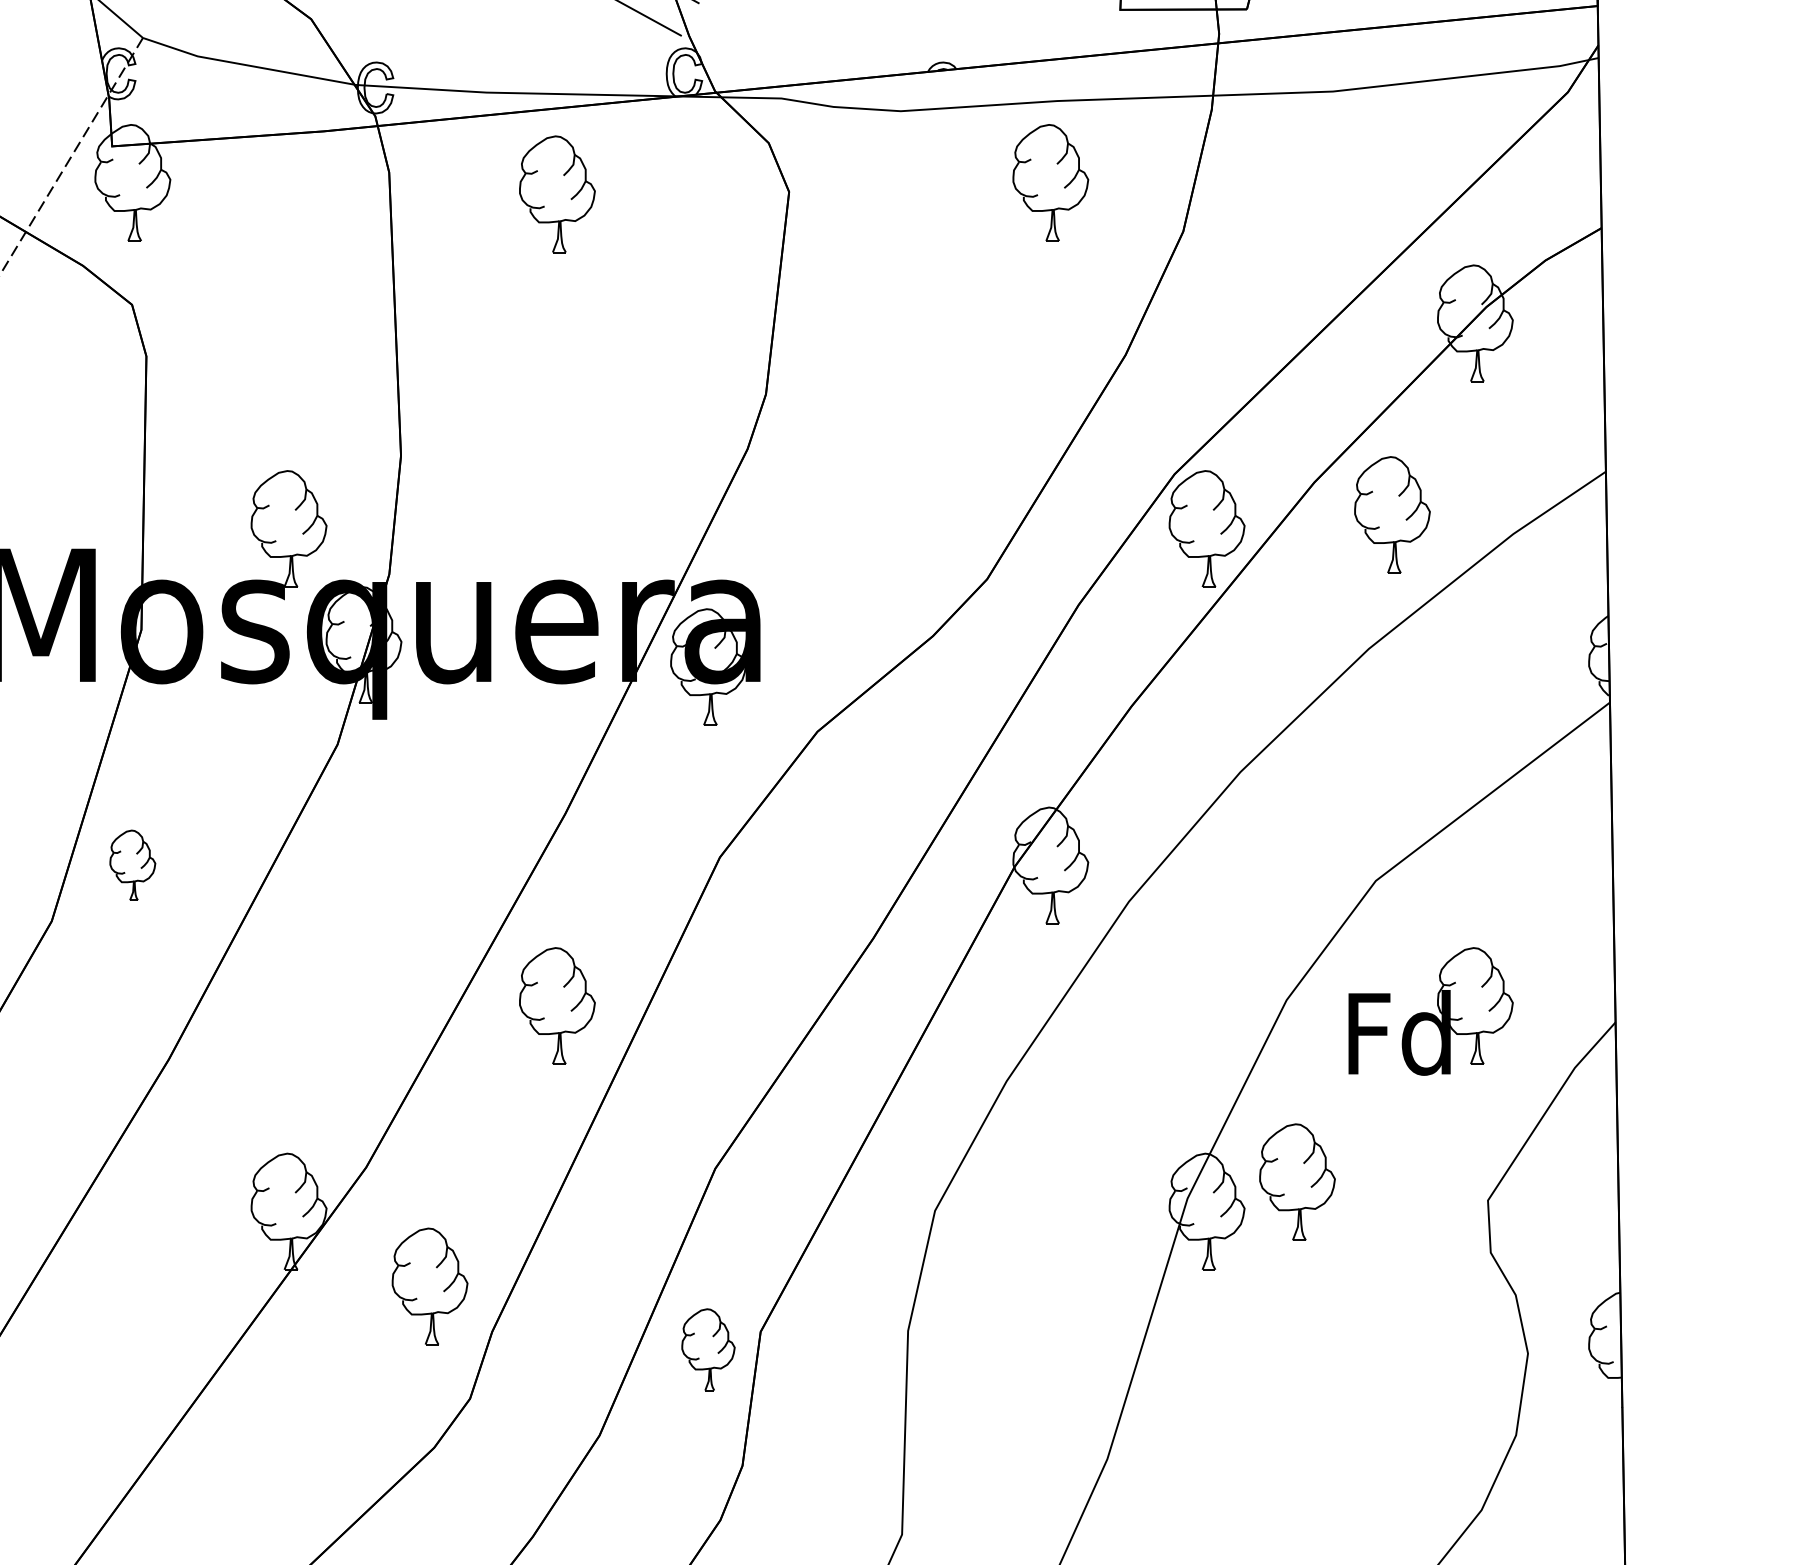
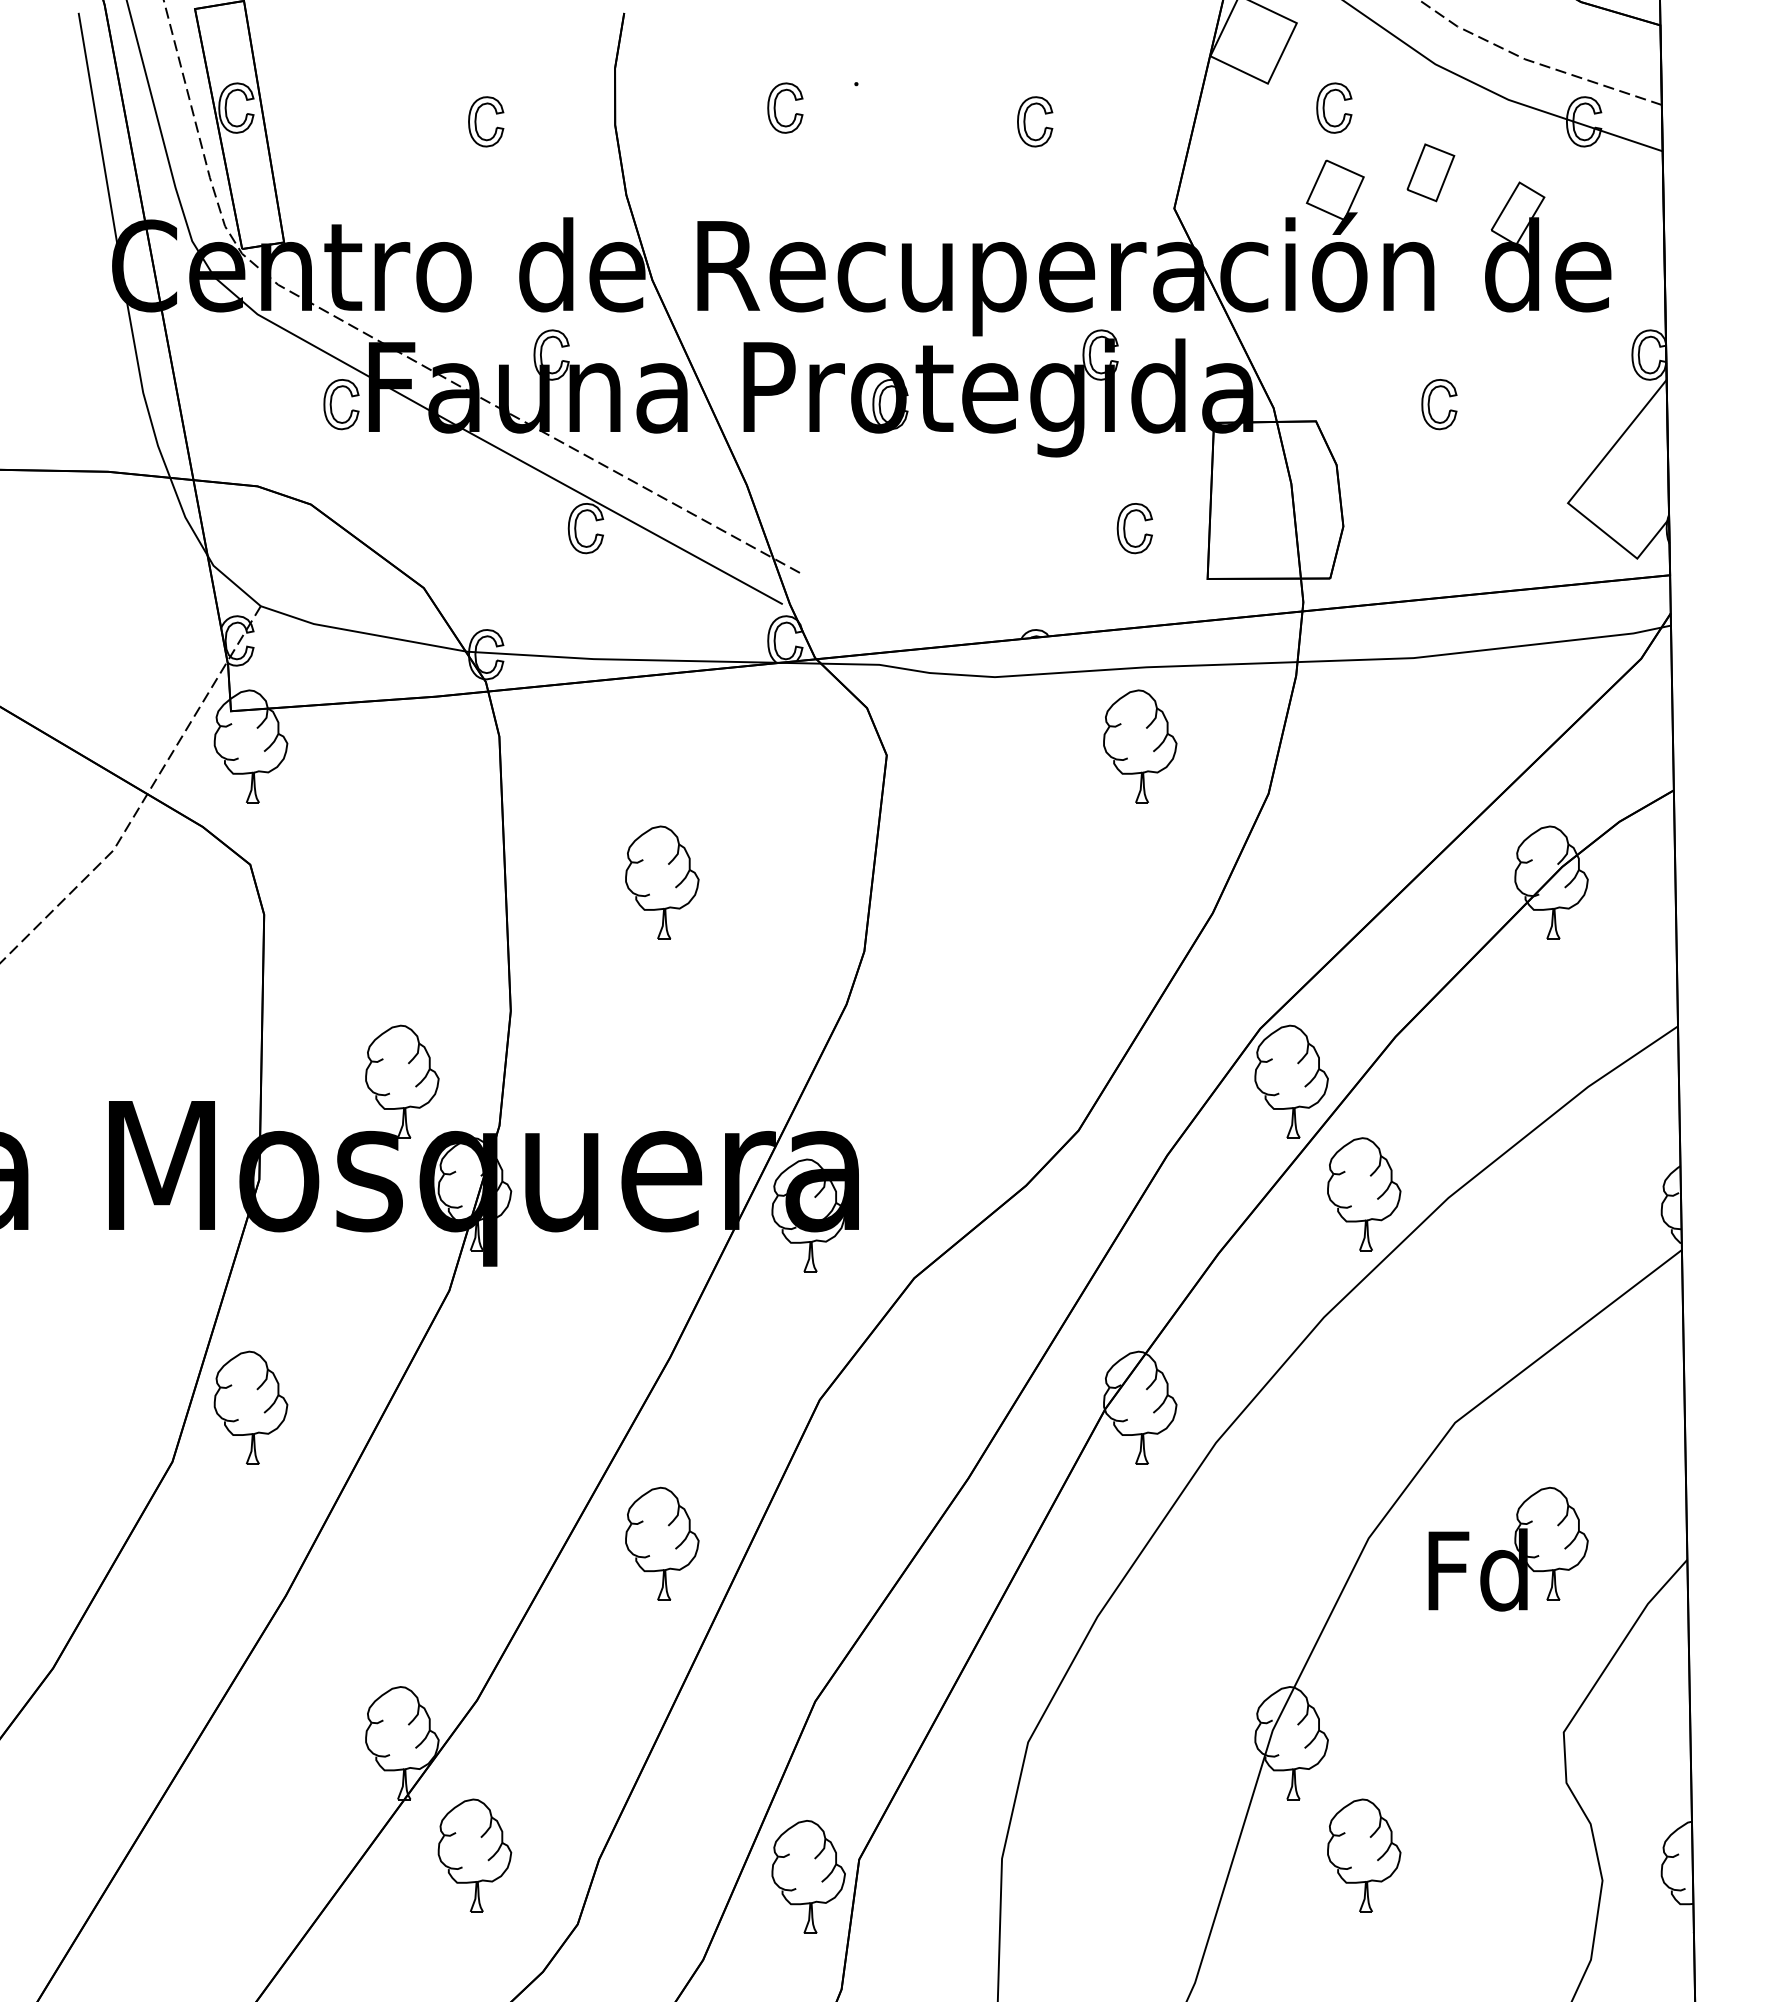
part: (557, 194) -> (662, 882), moved
part: (1392, 515) -> (1364, 1194), moved
part: (132, 865) -> (250, 1407), size x1.67
part: (1297, 1182) -> (1364, 1855), moved
part: (429, 1286) -> (474, 1855), moved
part: (708, 1349) -> (808, 1876), size x1.43

